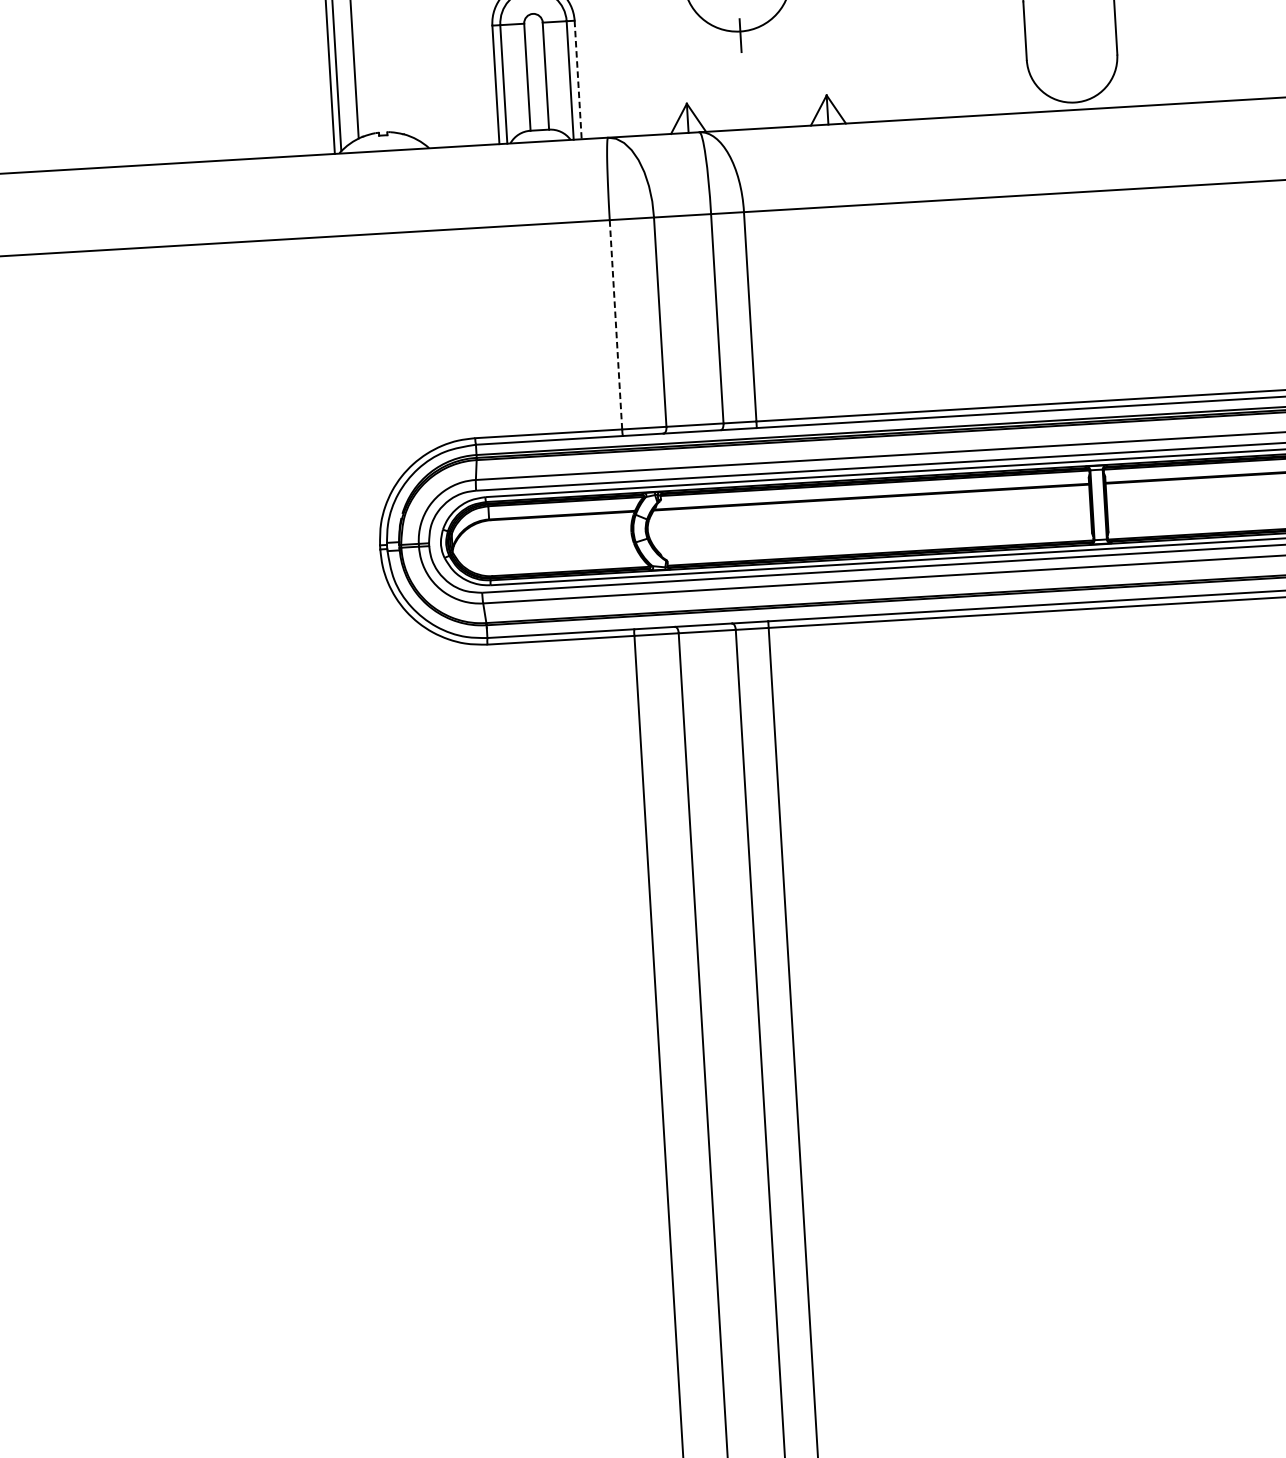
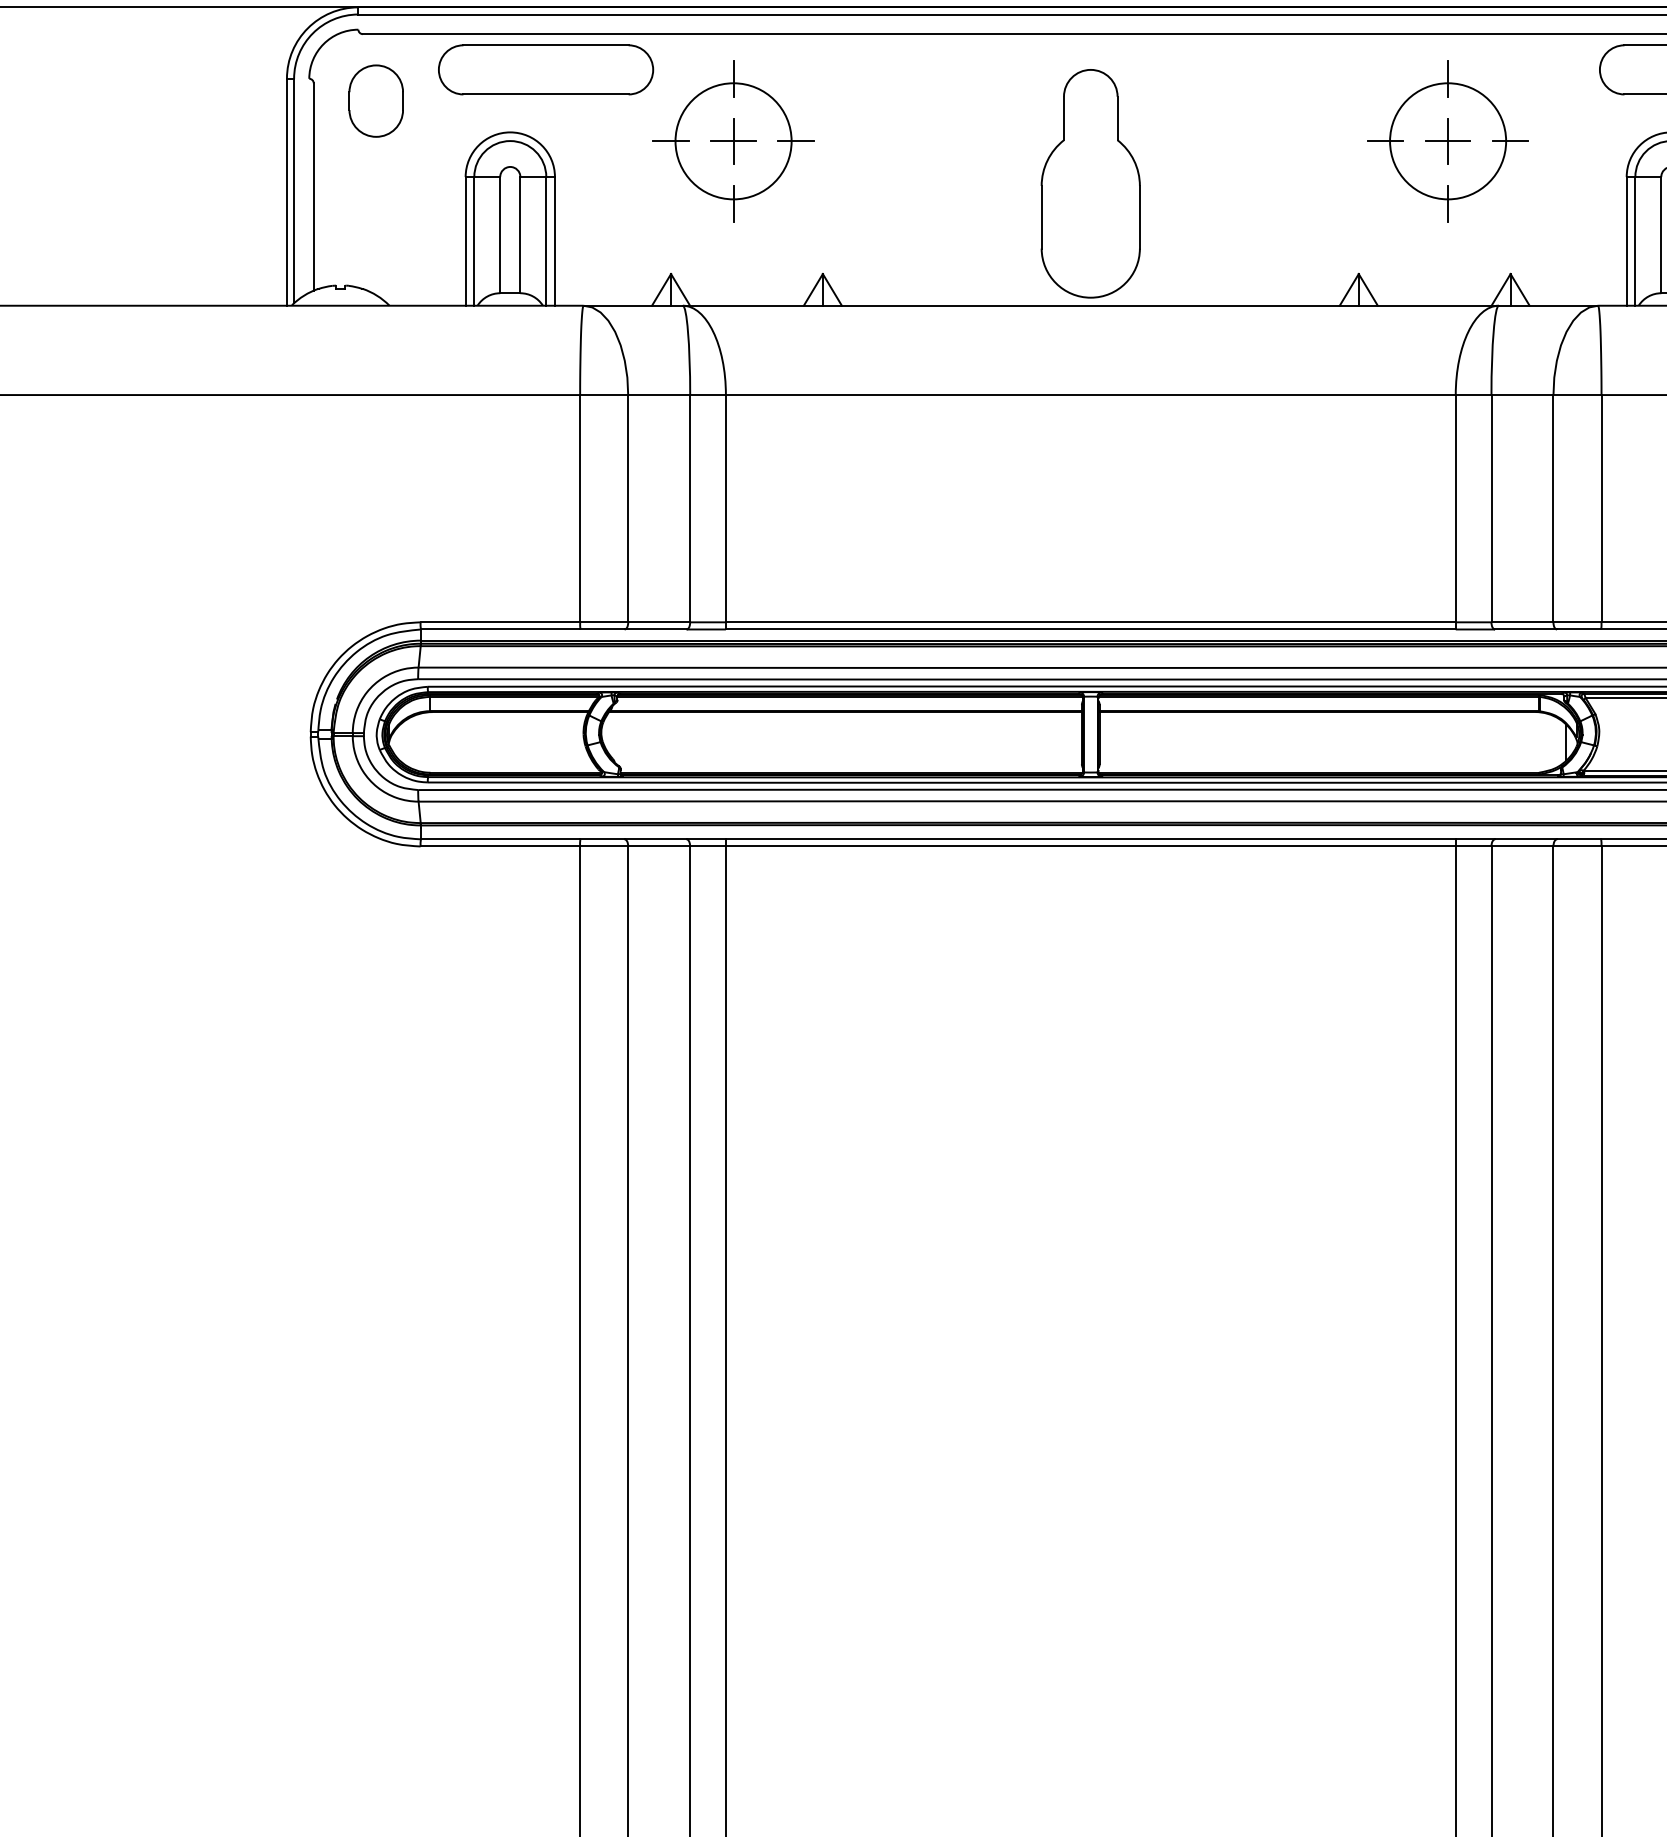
line: (577, 80) -> (554, 241), dashed -> solid
line: (616, 324) -> (580, 508), dashed -> solid

